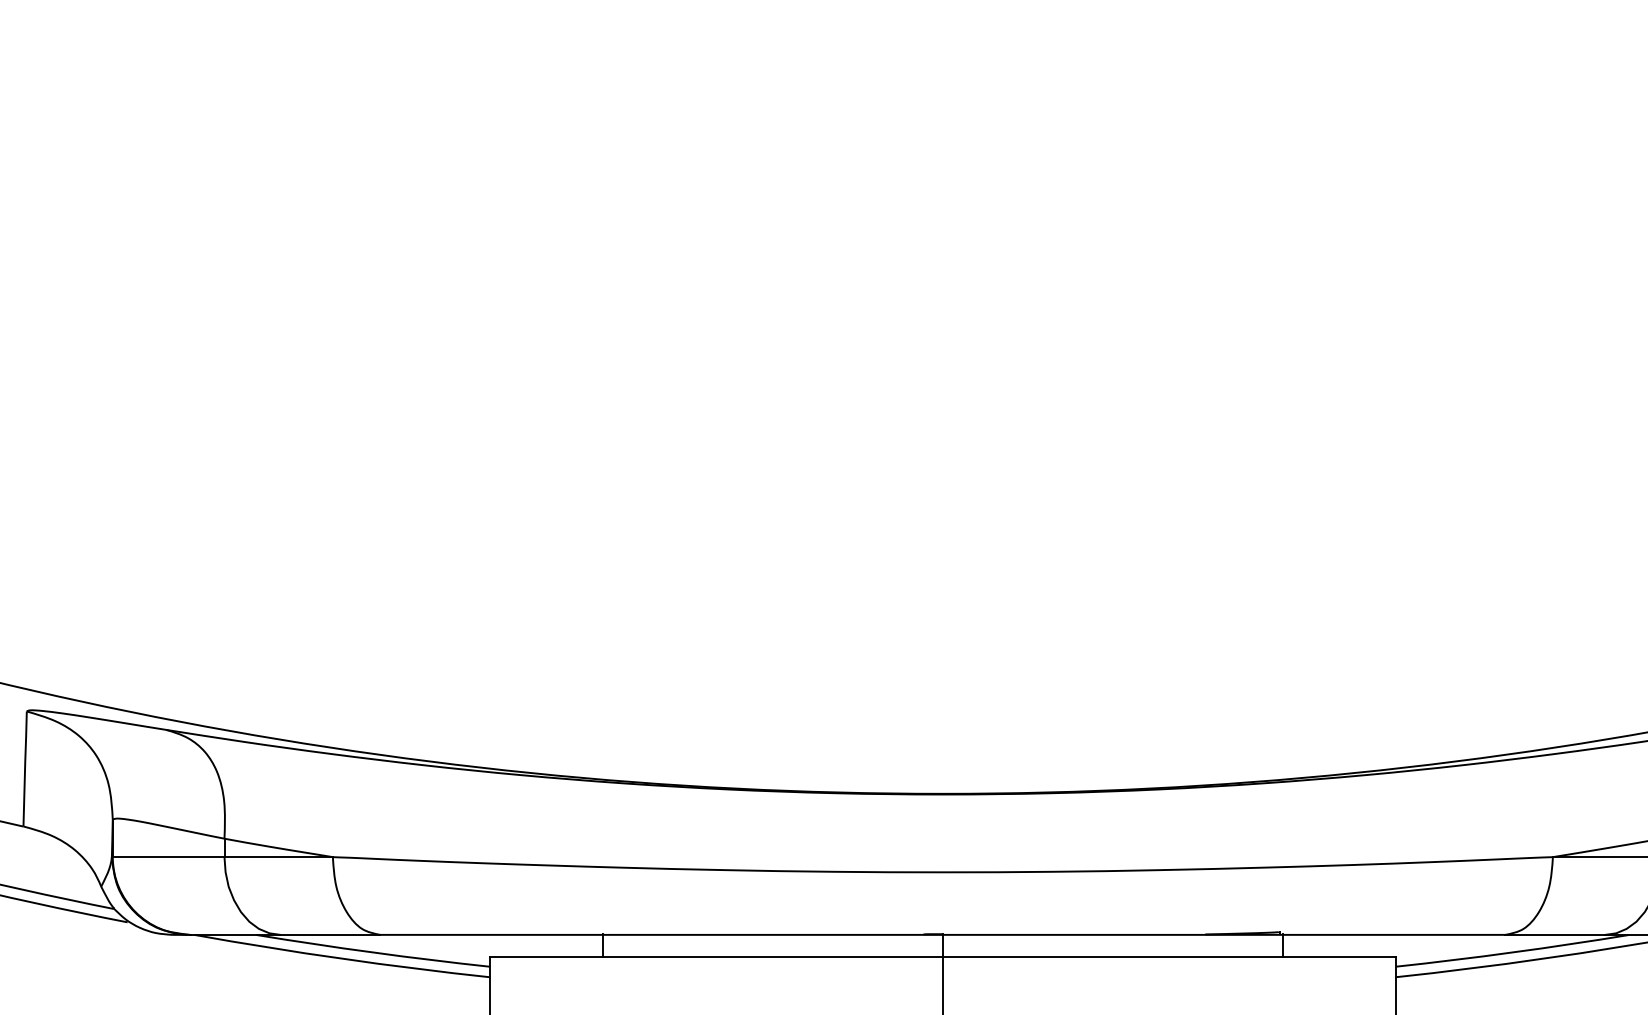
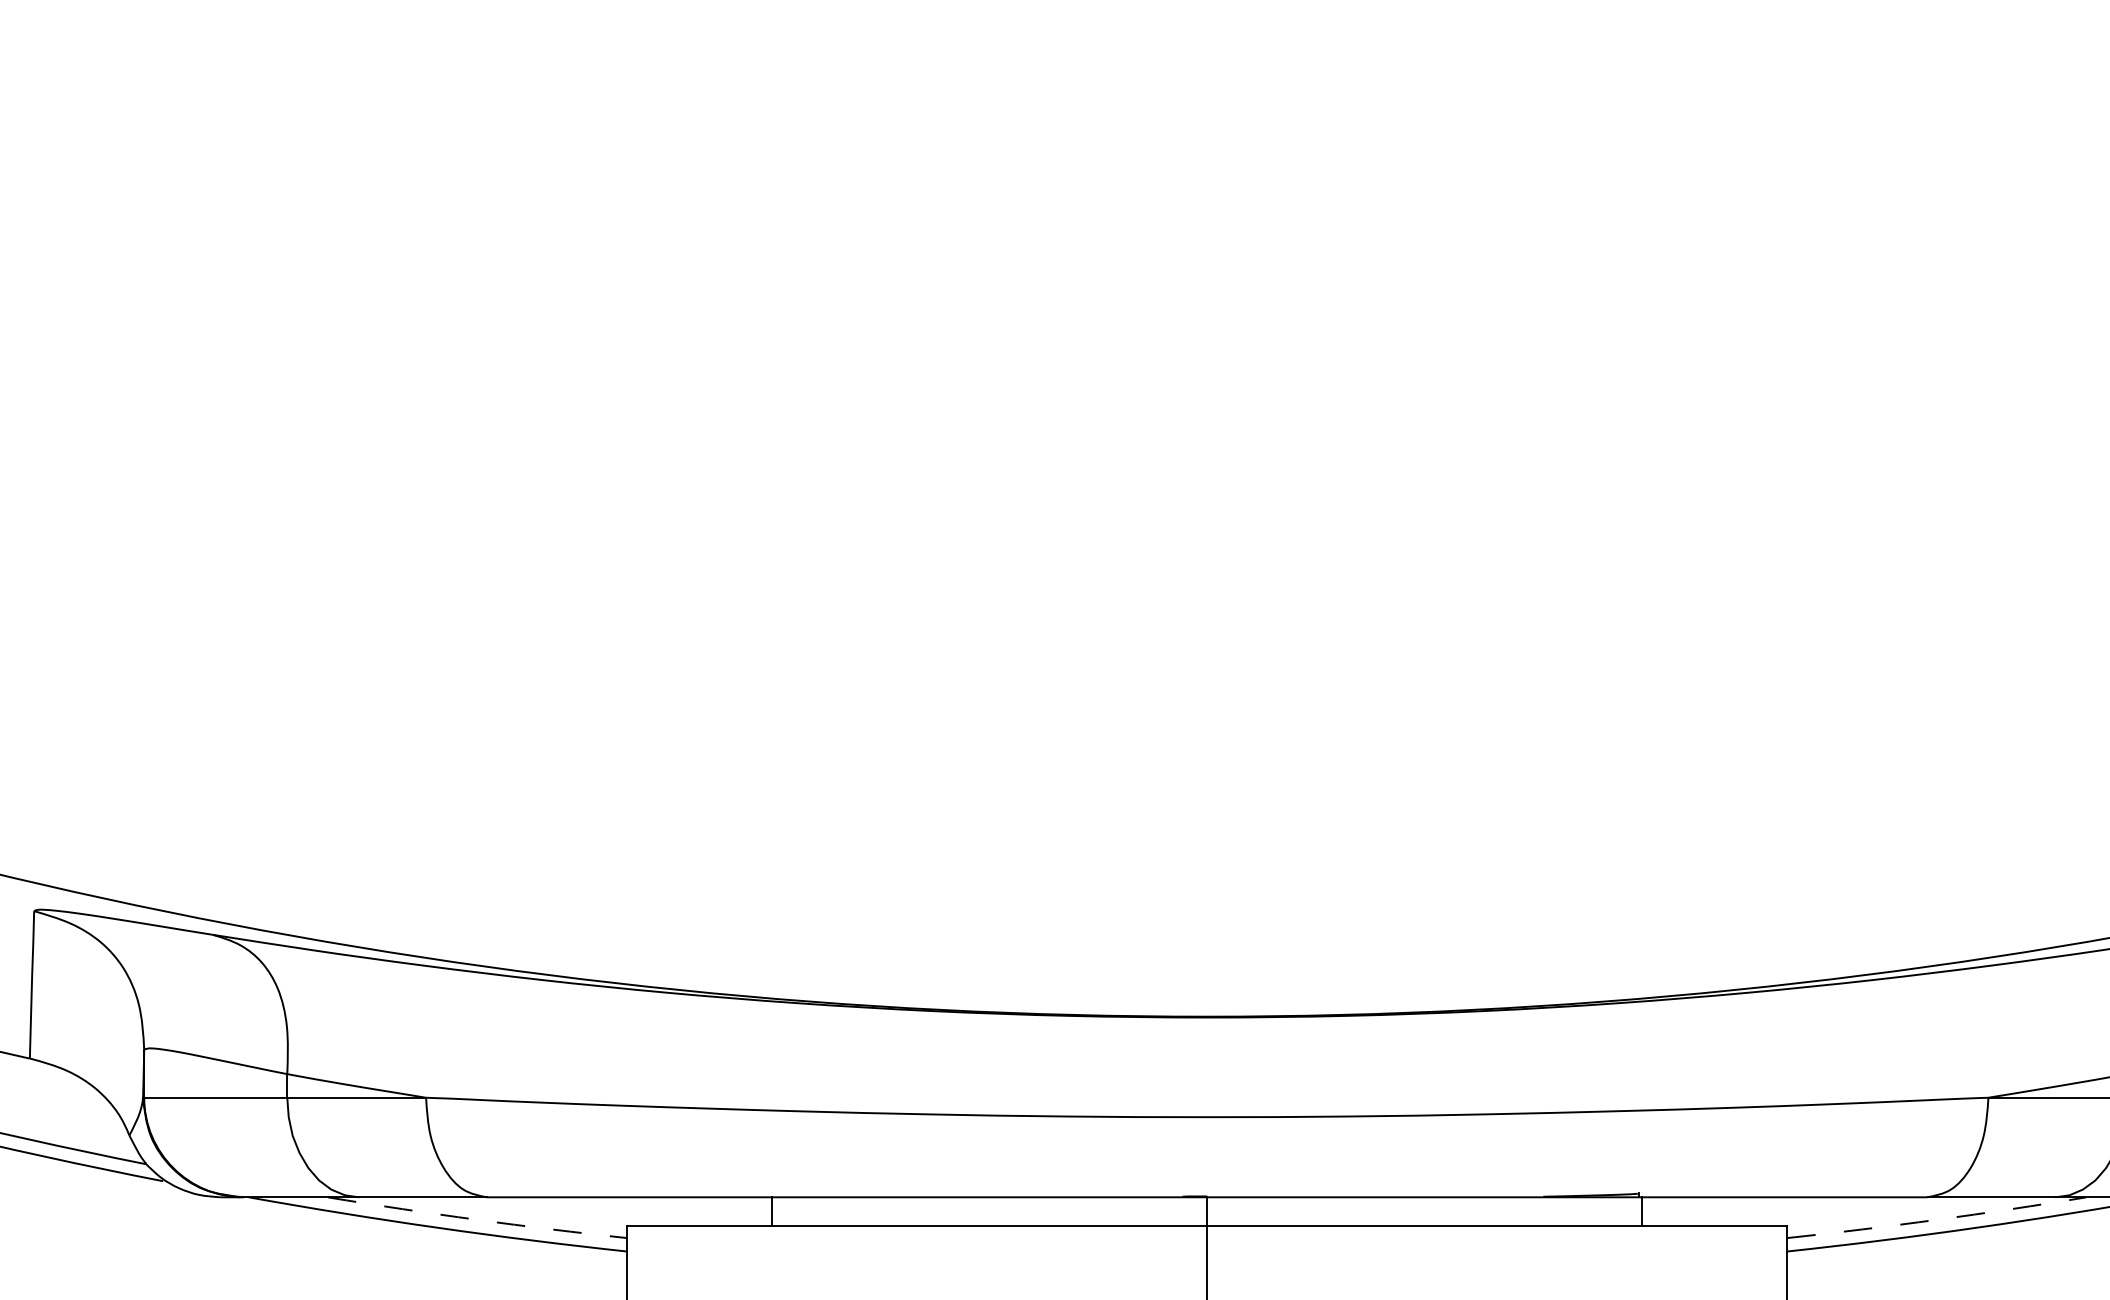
arc: (373, 952) -> (477, 1219), solid -> dashed
arc: (1513, 952) -> (1937, 1219), solid -> dashed

